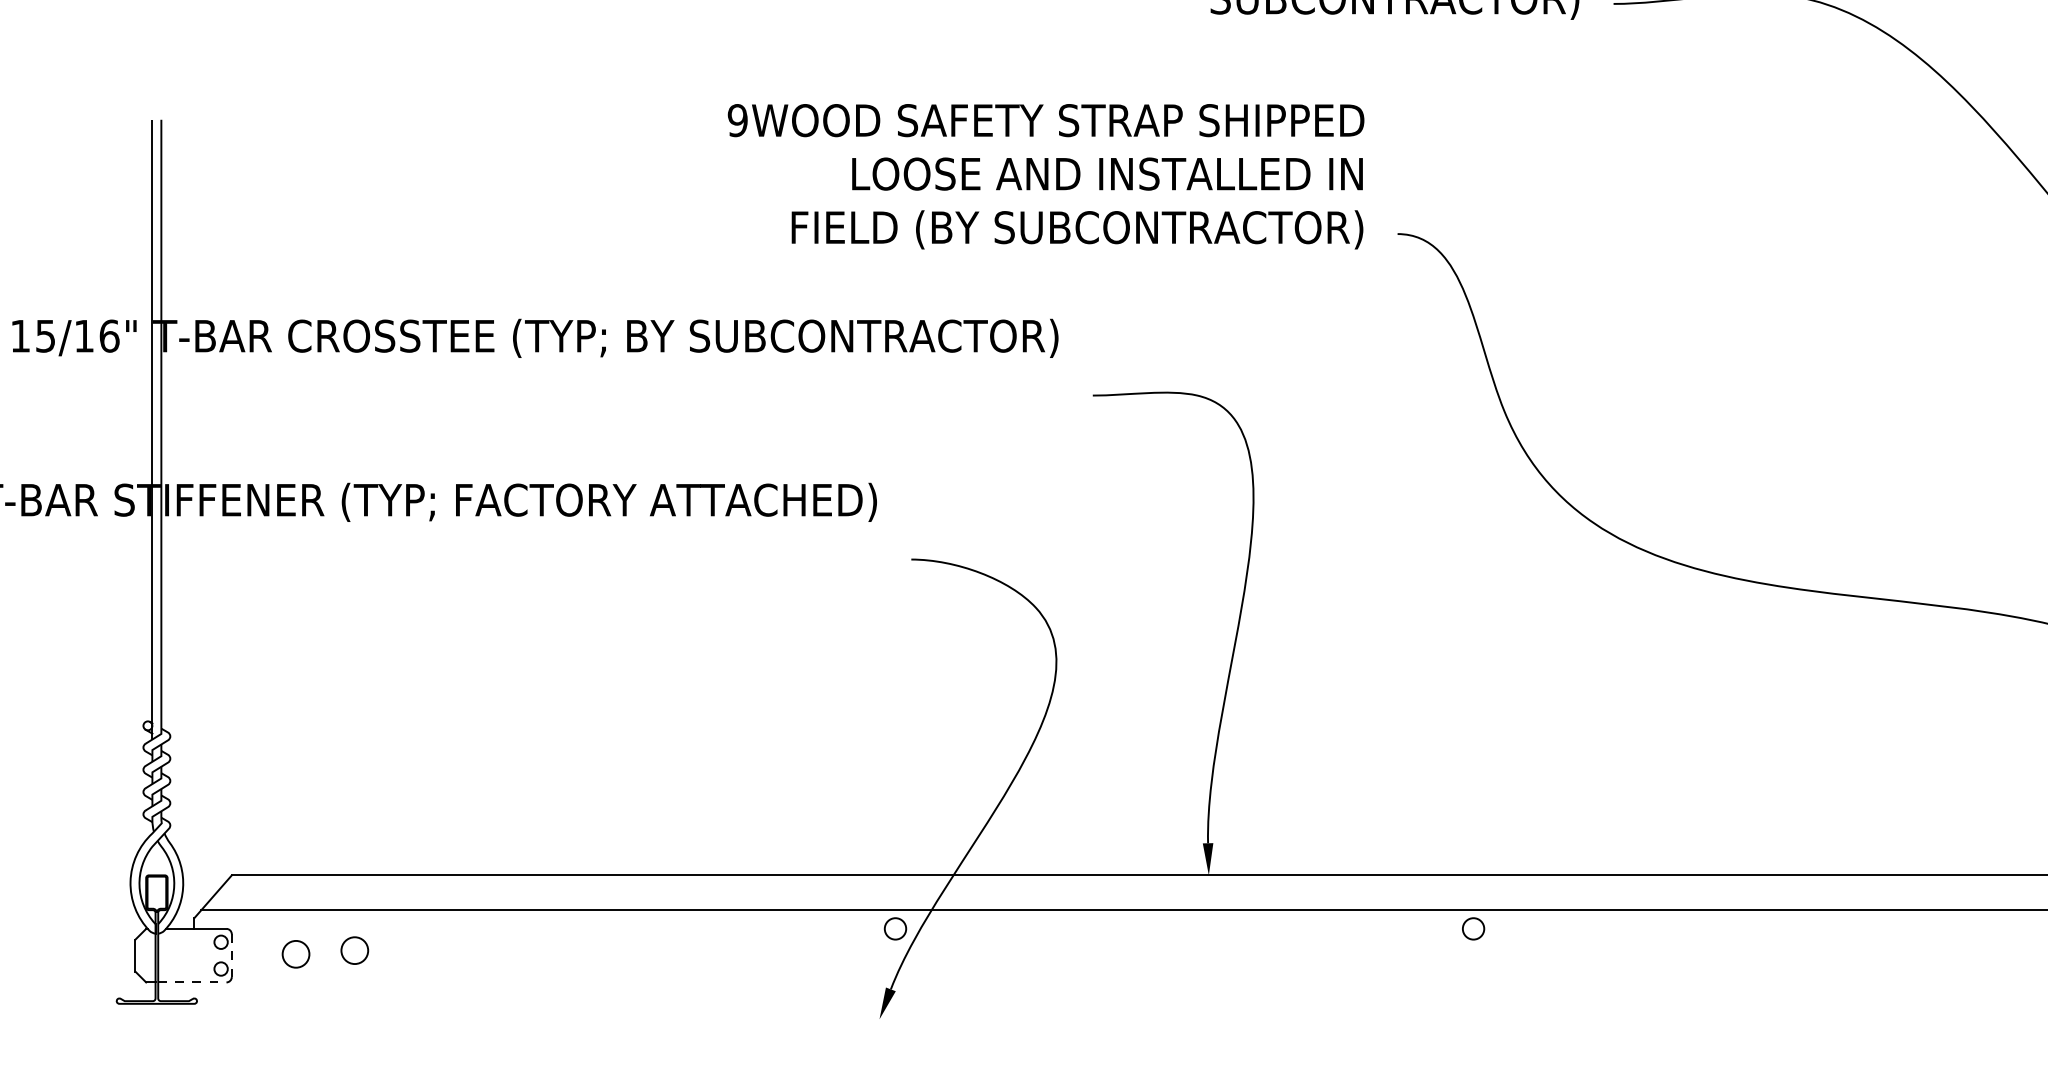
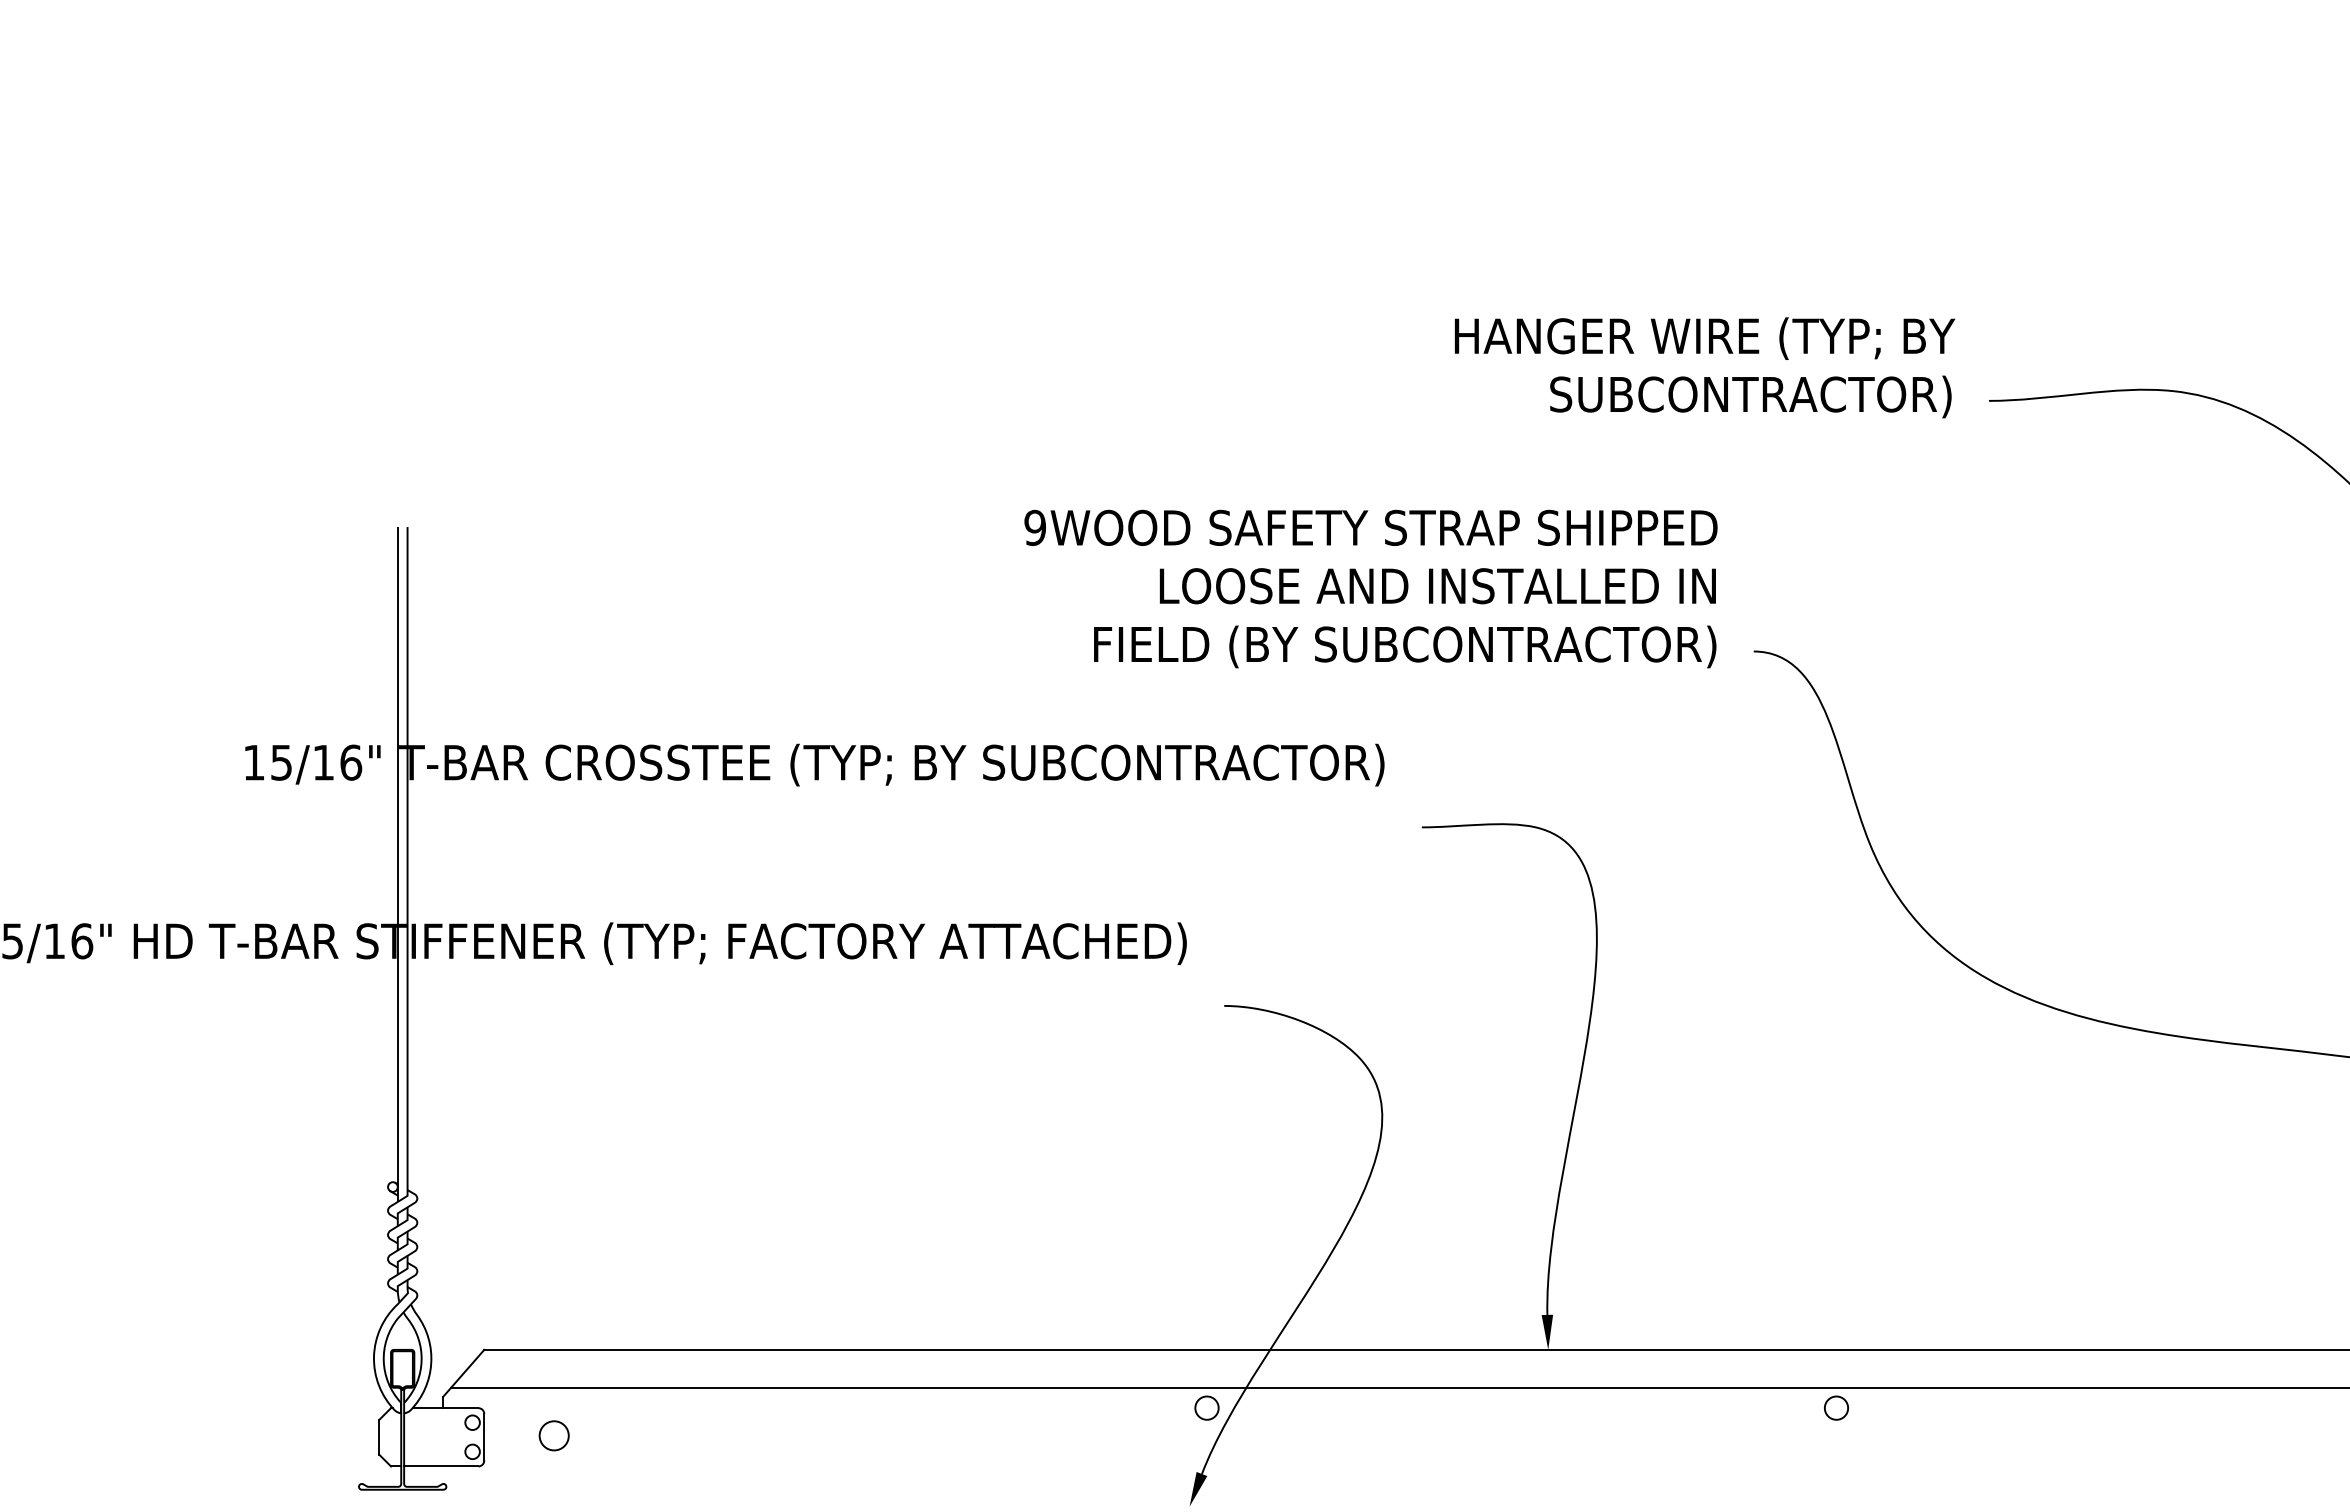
circle: (354, 950) -> (617, 1431), removed
line: (232, 954) -> (484, 1436), dashed -> solid
line: (192, 982) -> (441, 1466), dashed -> solid

